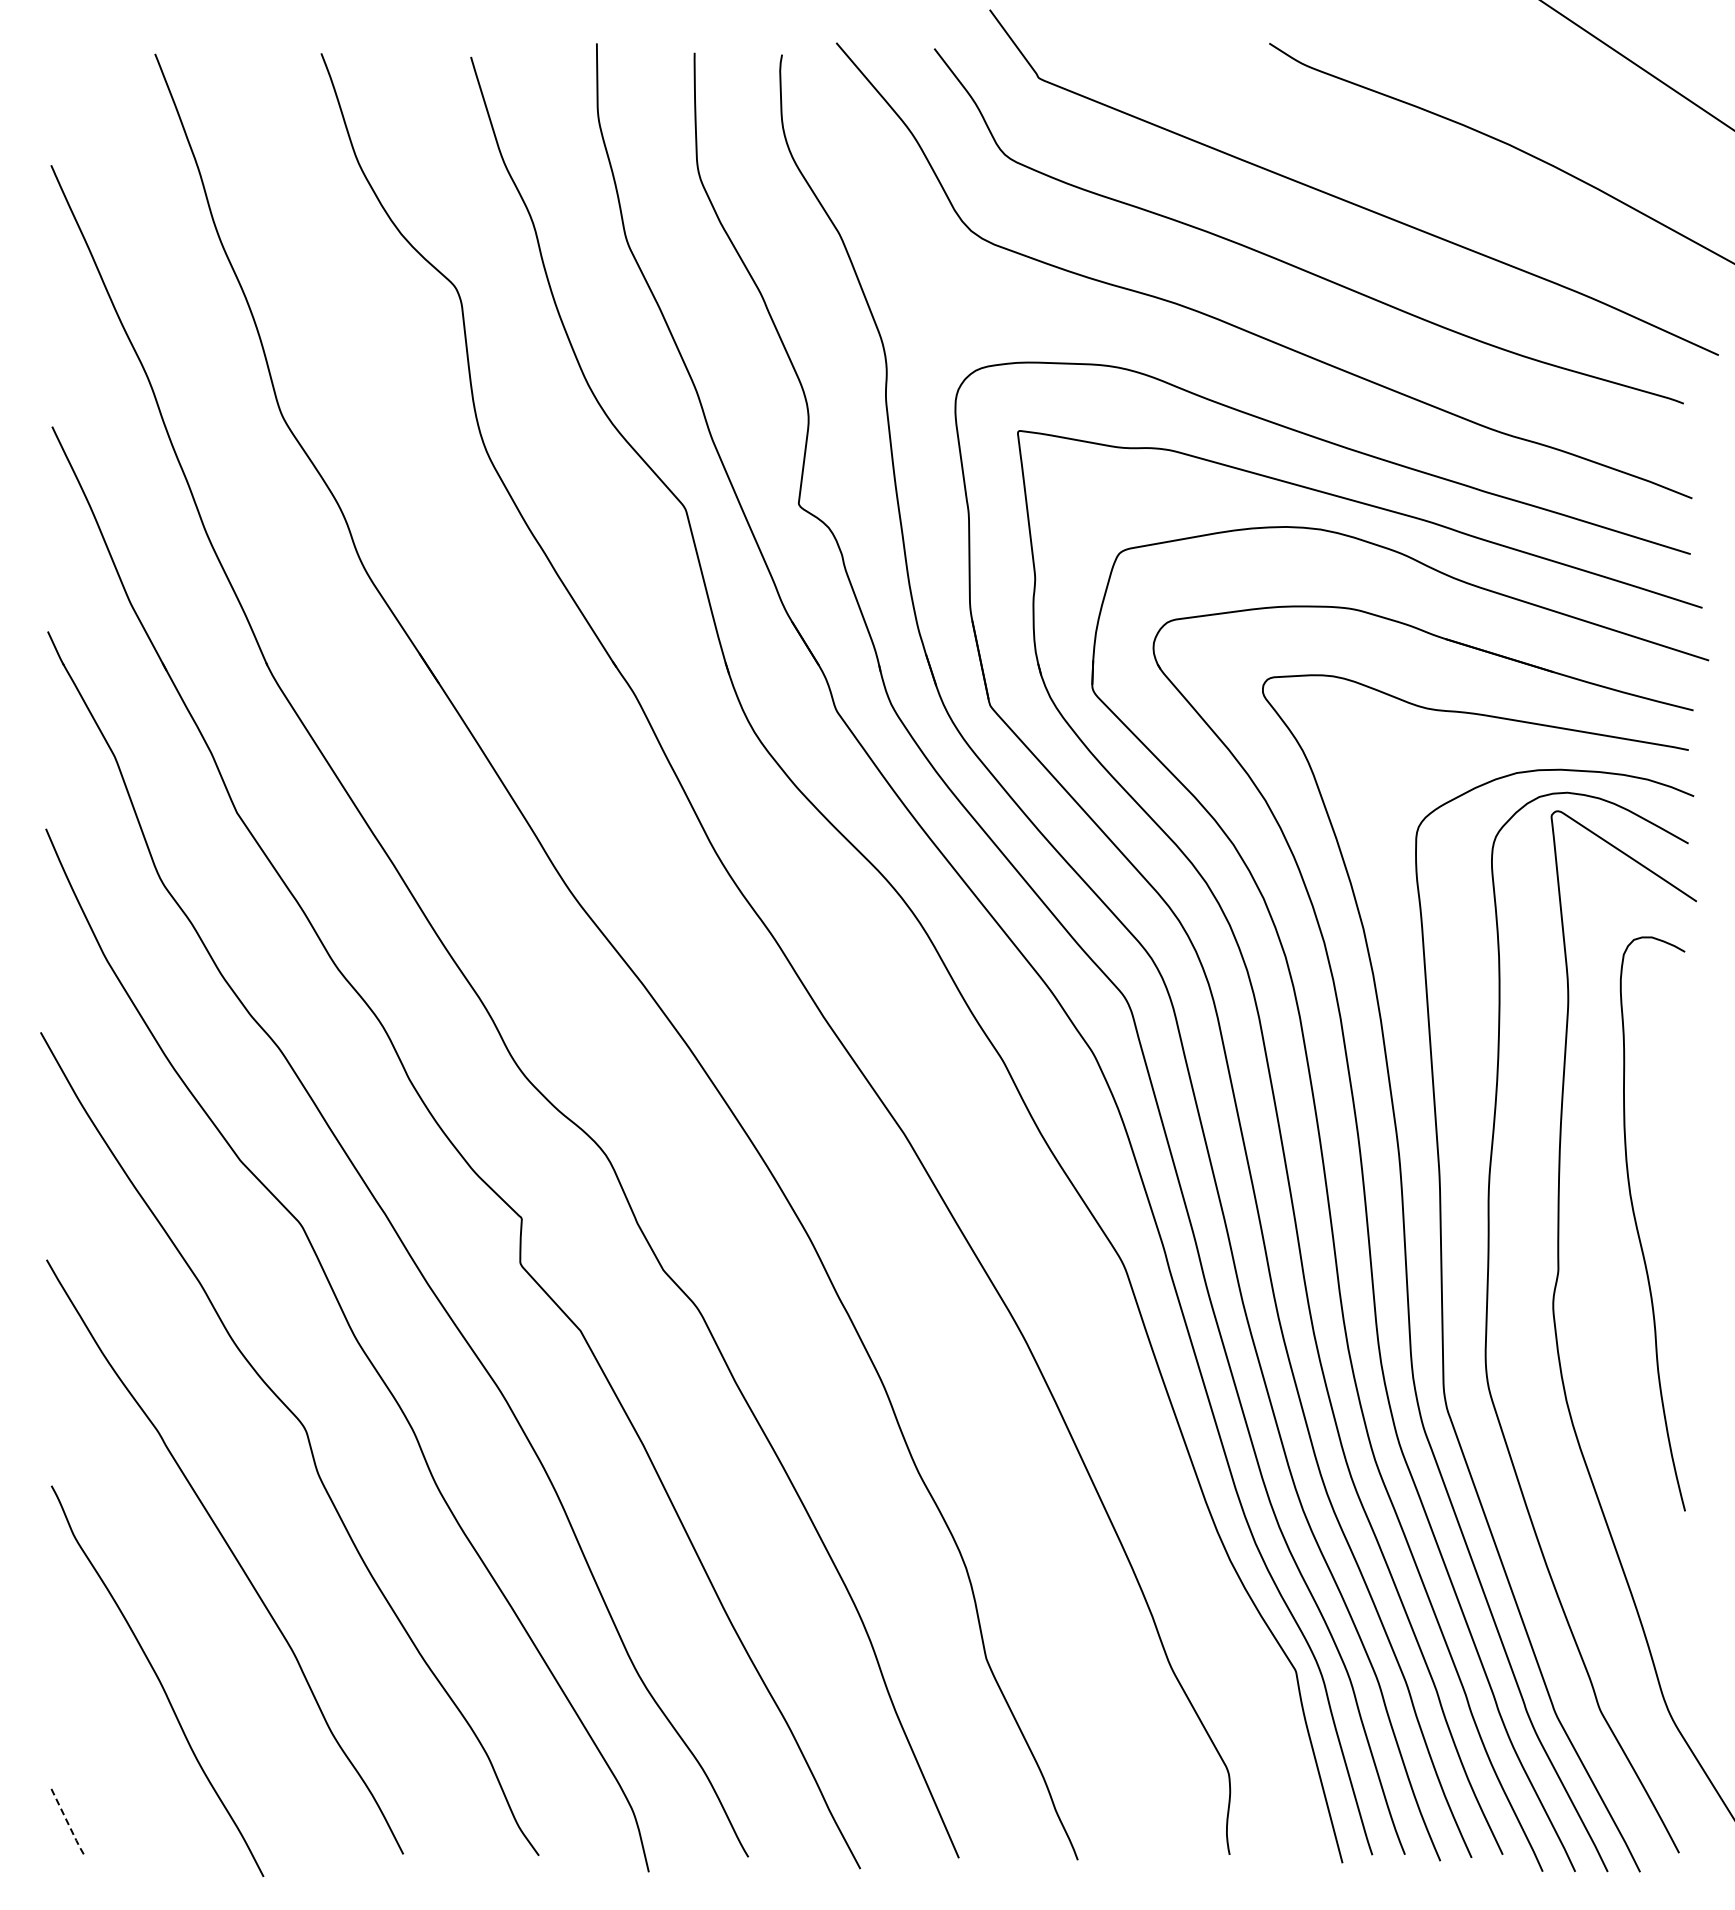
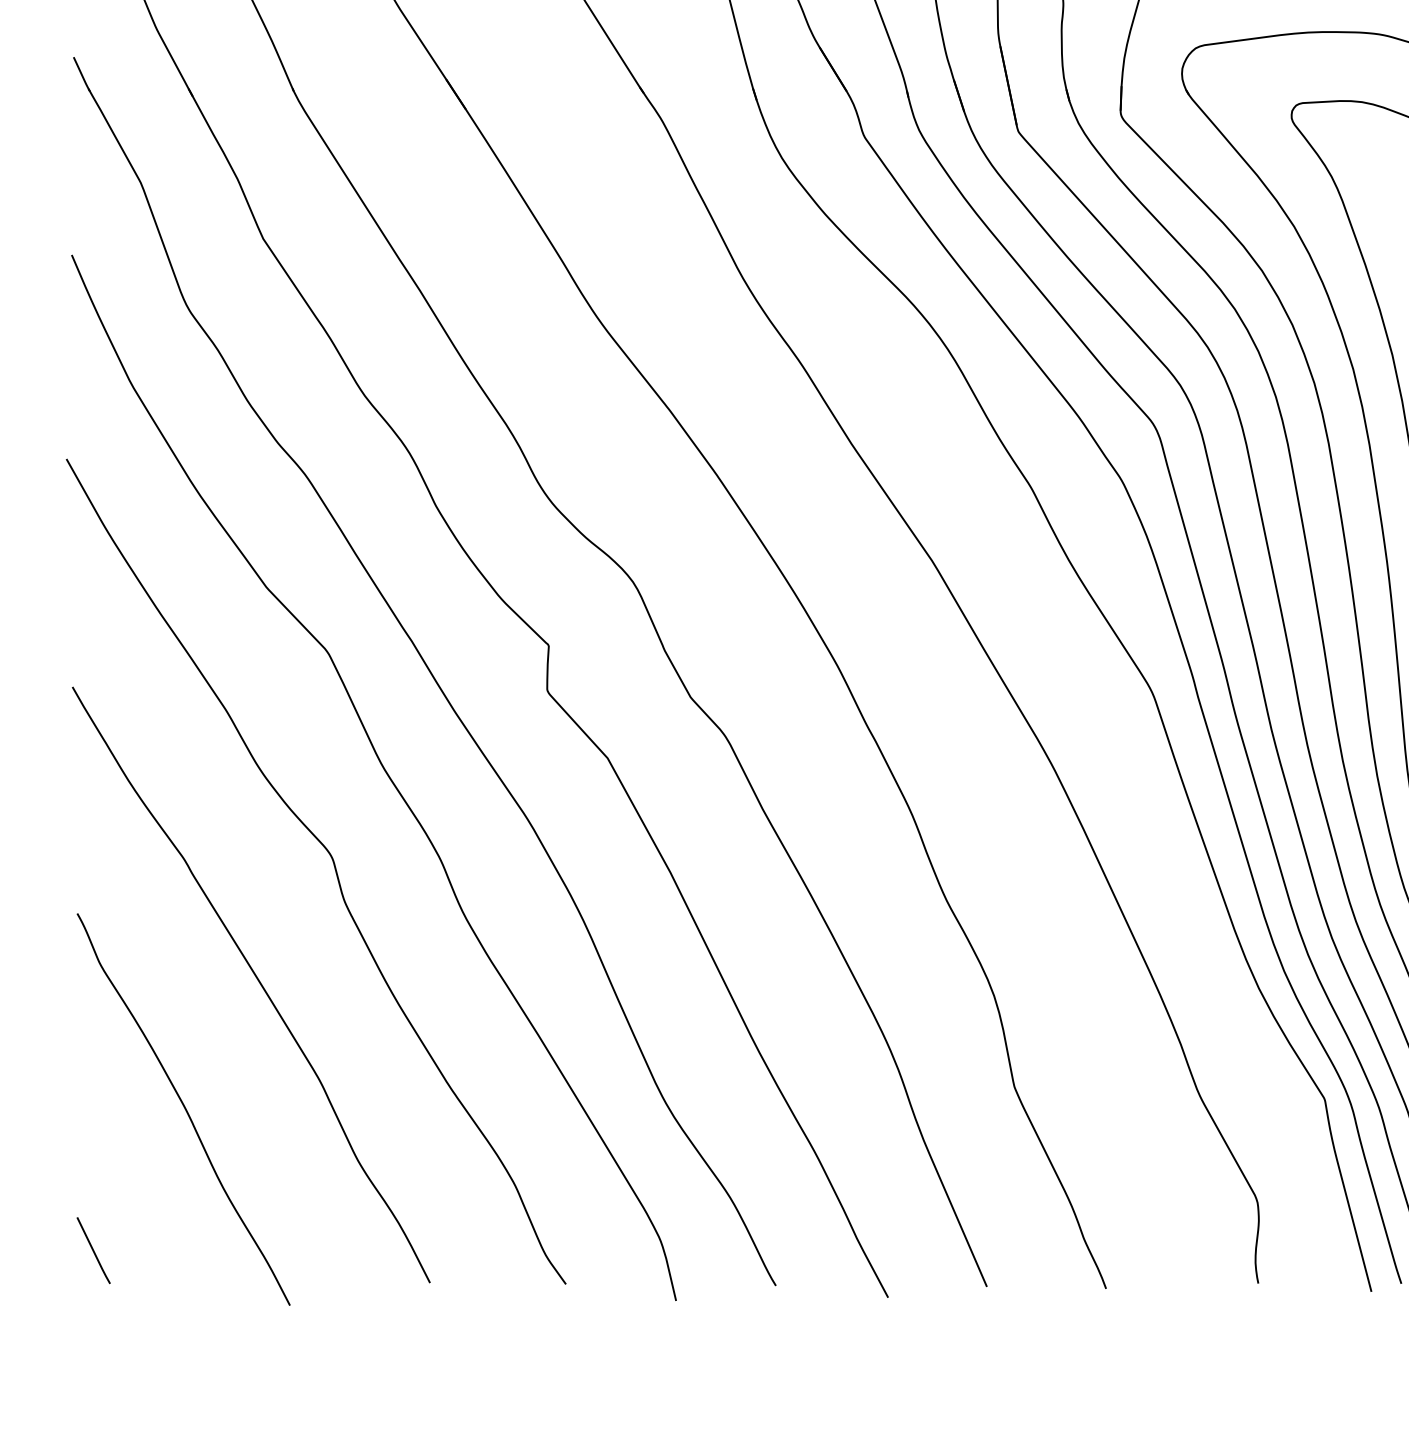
line: (68, 1823) -> (94, 1252), dashed -> solid

